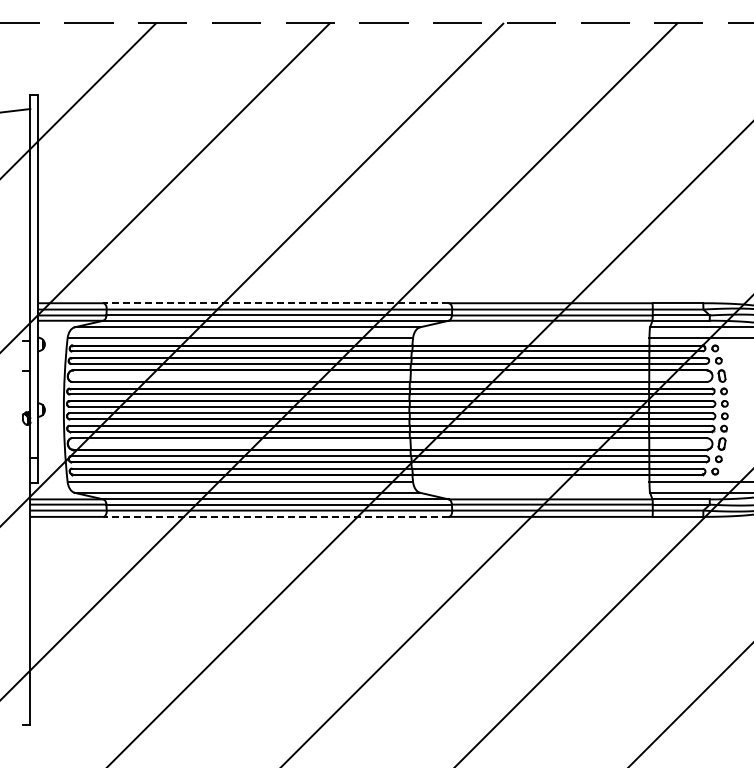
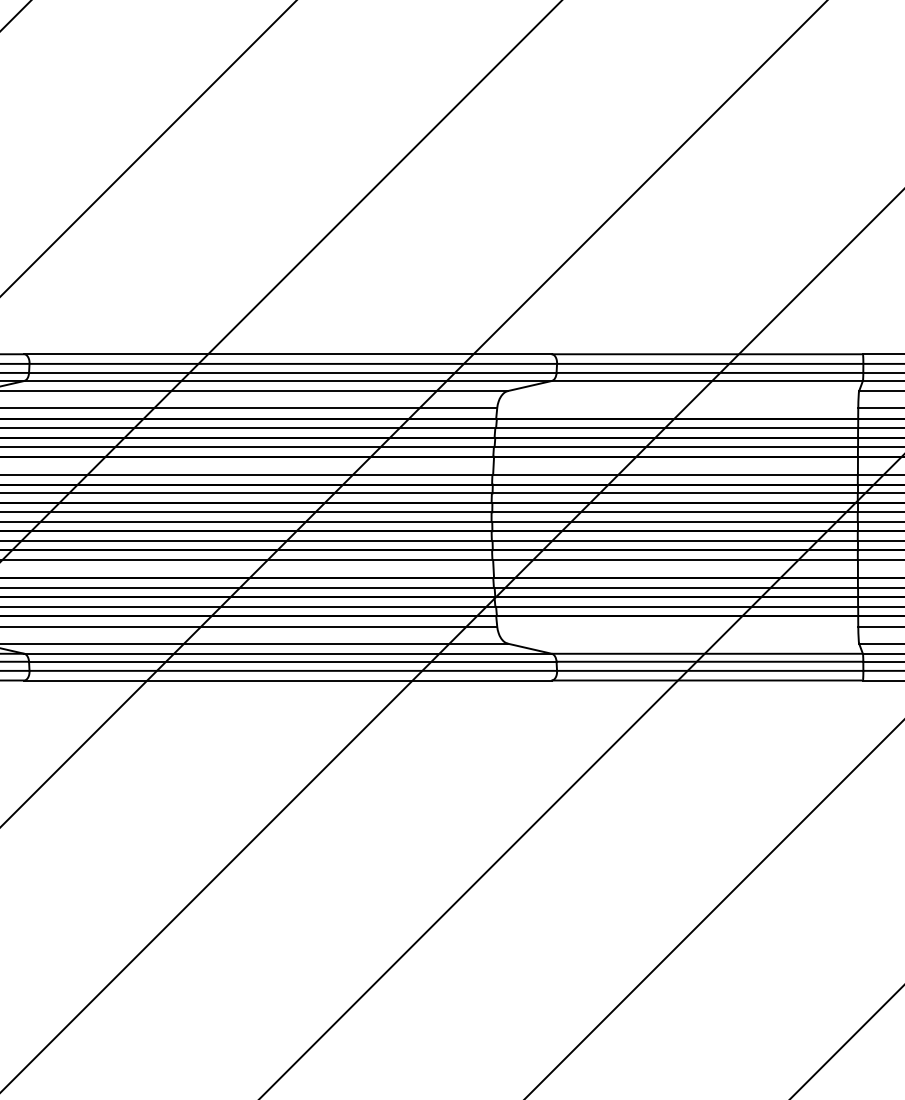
line: (275, 303) -> (287, 354), dashed -> solid
line: (275, 516) -> (287, 679), dashed -> solid

